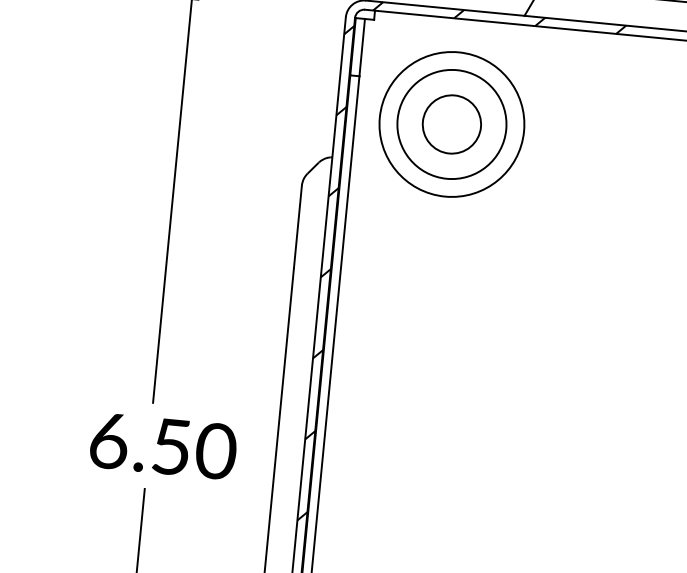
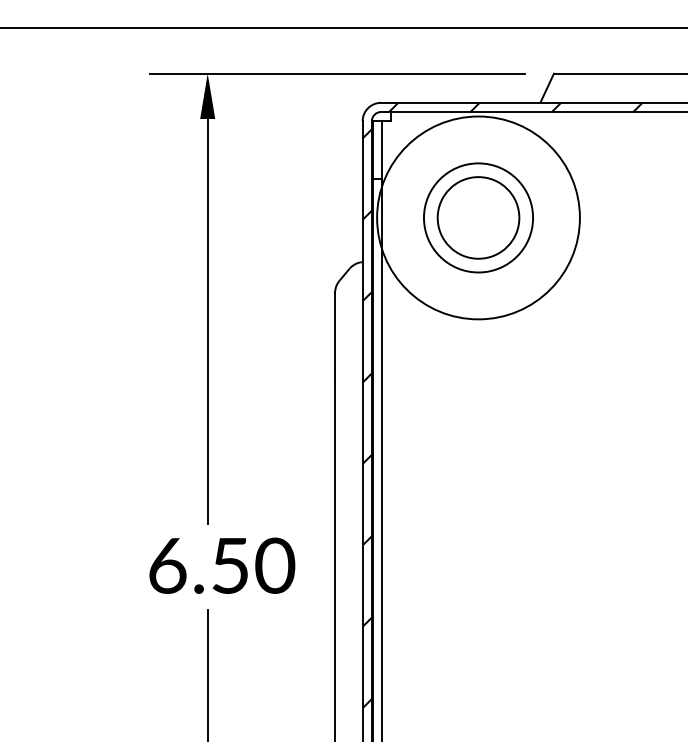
circle: (451, 124) -> (478, 217), size x1.4
circle: (451, 124) -> (478, 217), size x1.4

